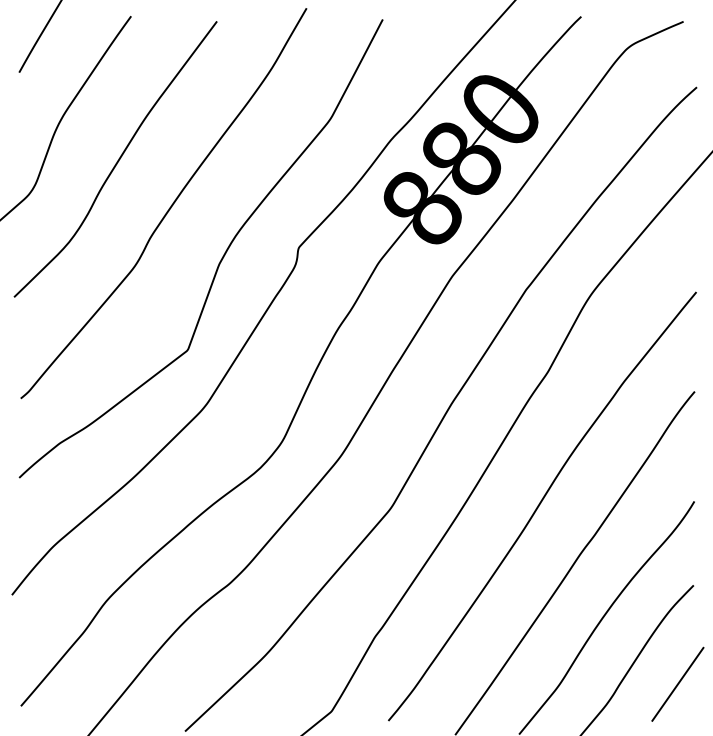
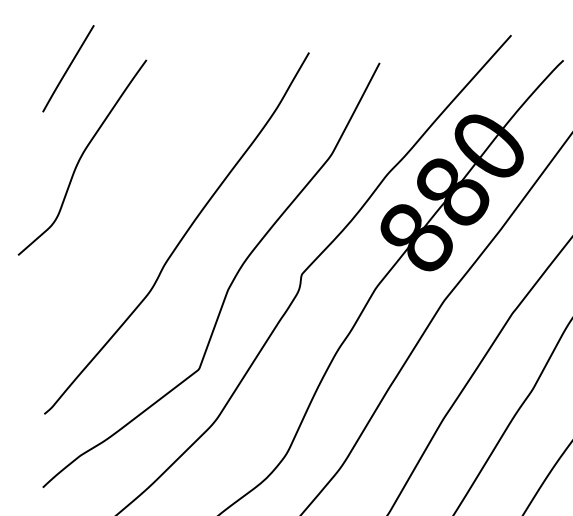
curve: (117, 160) -> (133, 193), removed

